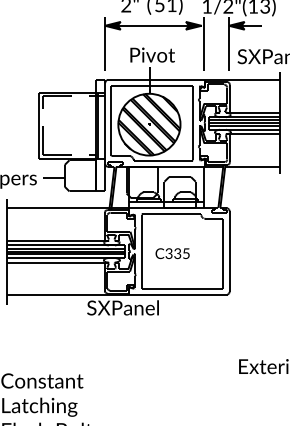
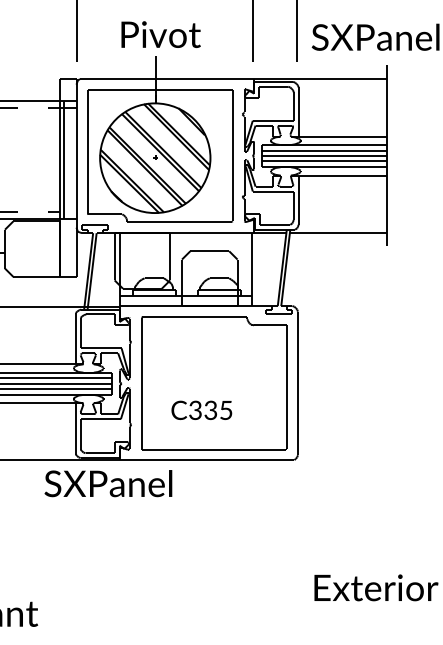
text: (172, 253) -> (201, 410), moved

